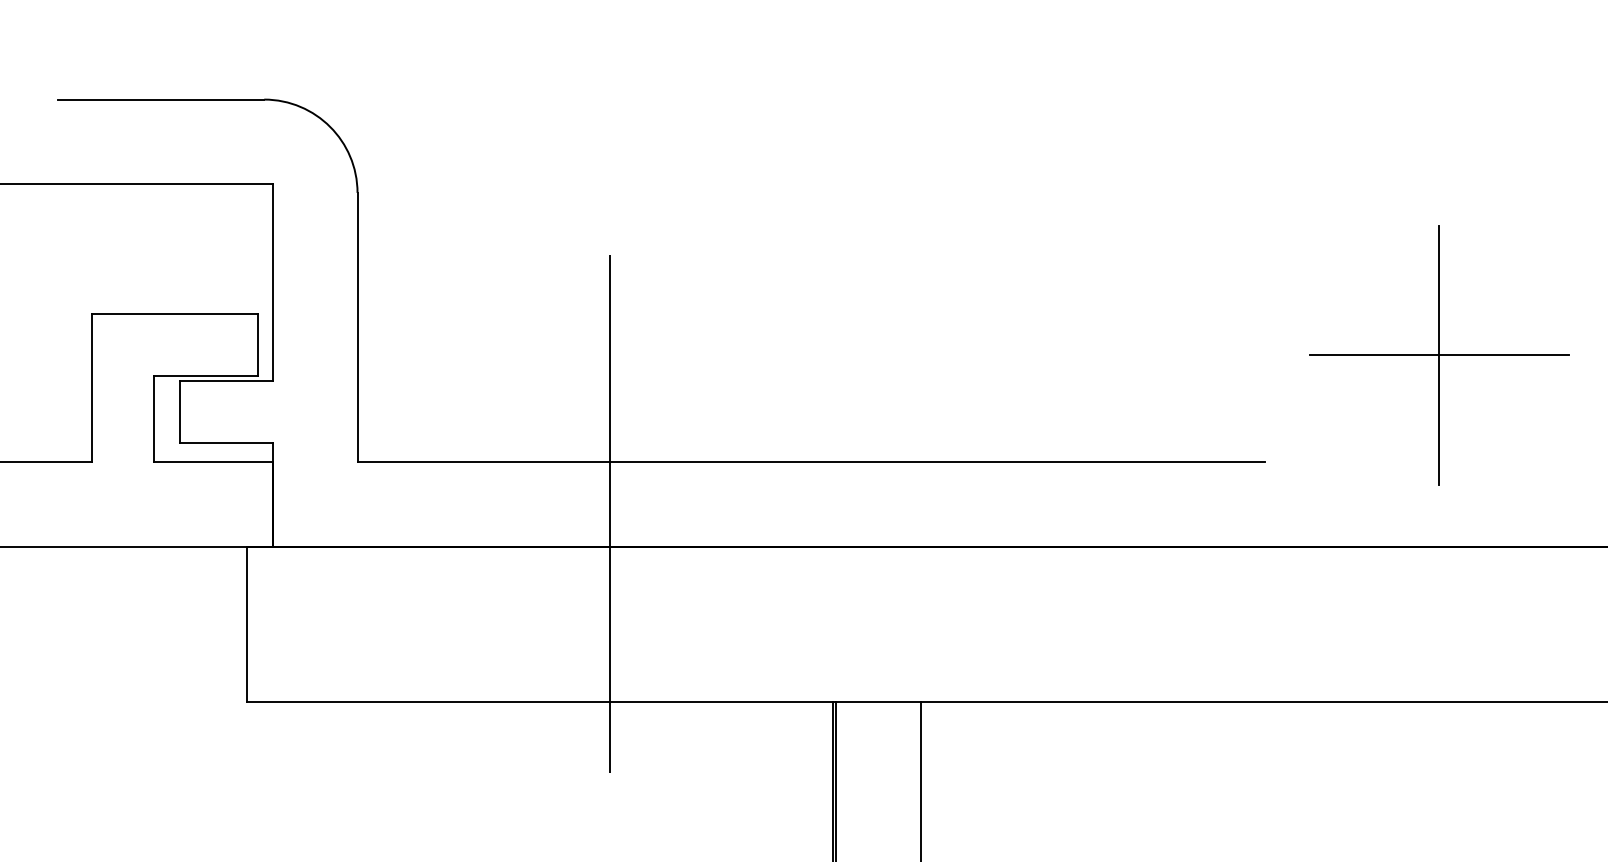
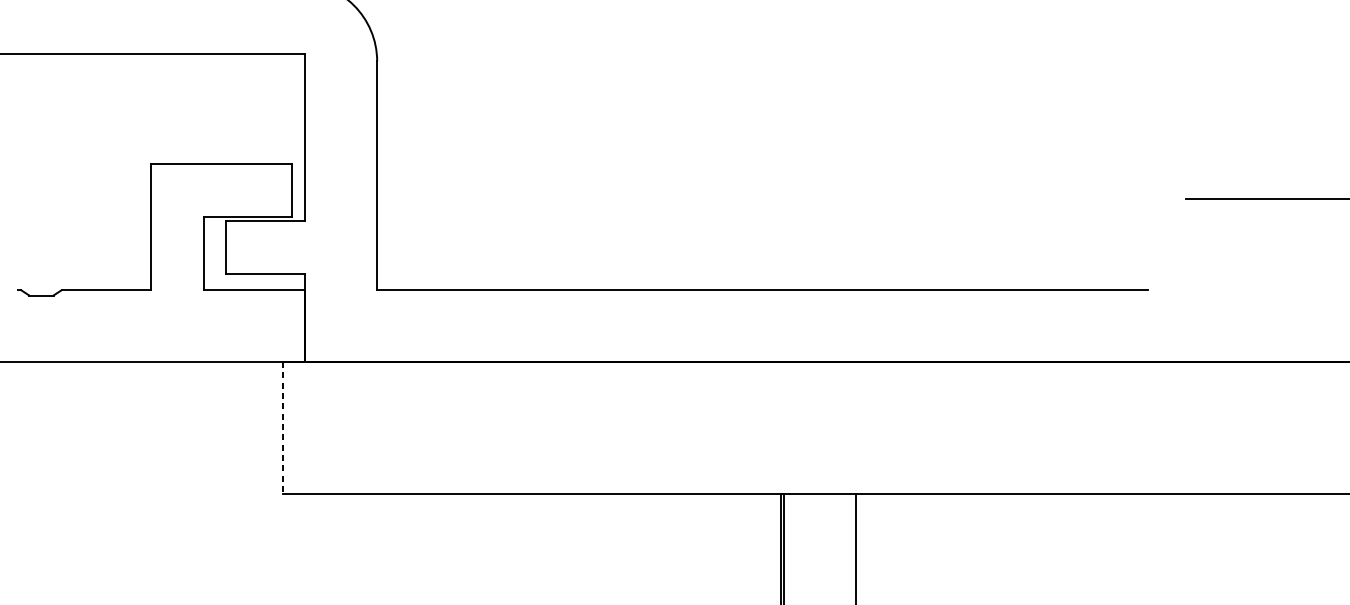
line: (1439, 354) -> (1295, 198), removed
line: (609, 530) -> (591, 348), removed
line: (247, 624) -> (283, 427), solid -> dashed

